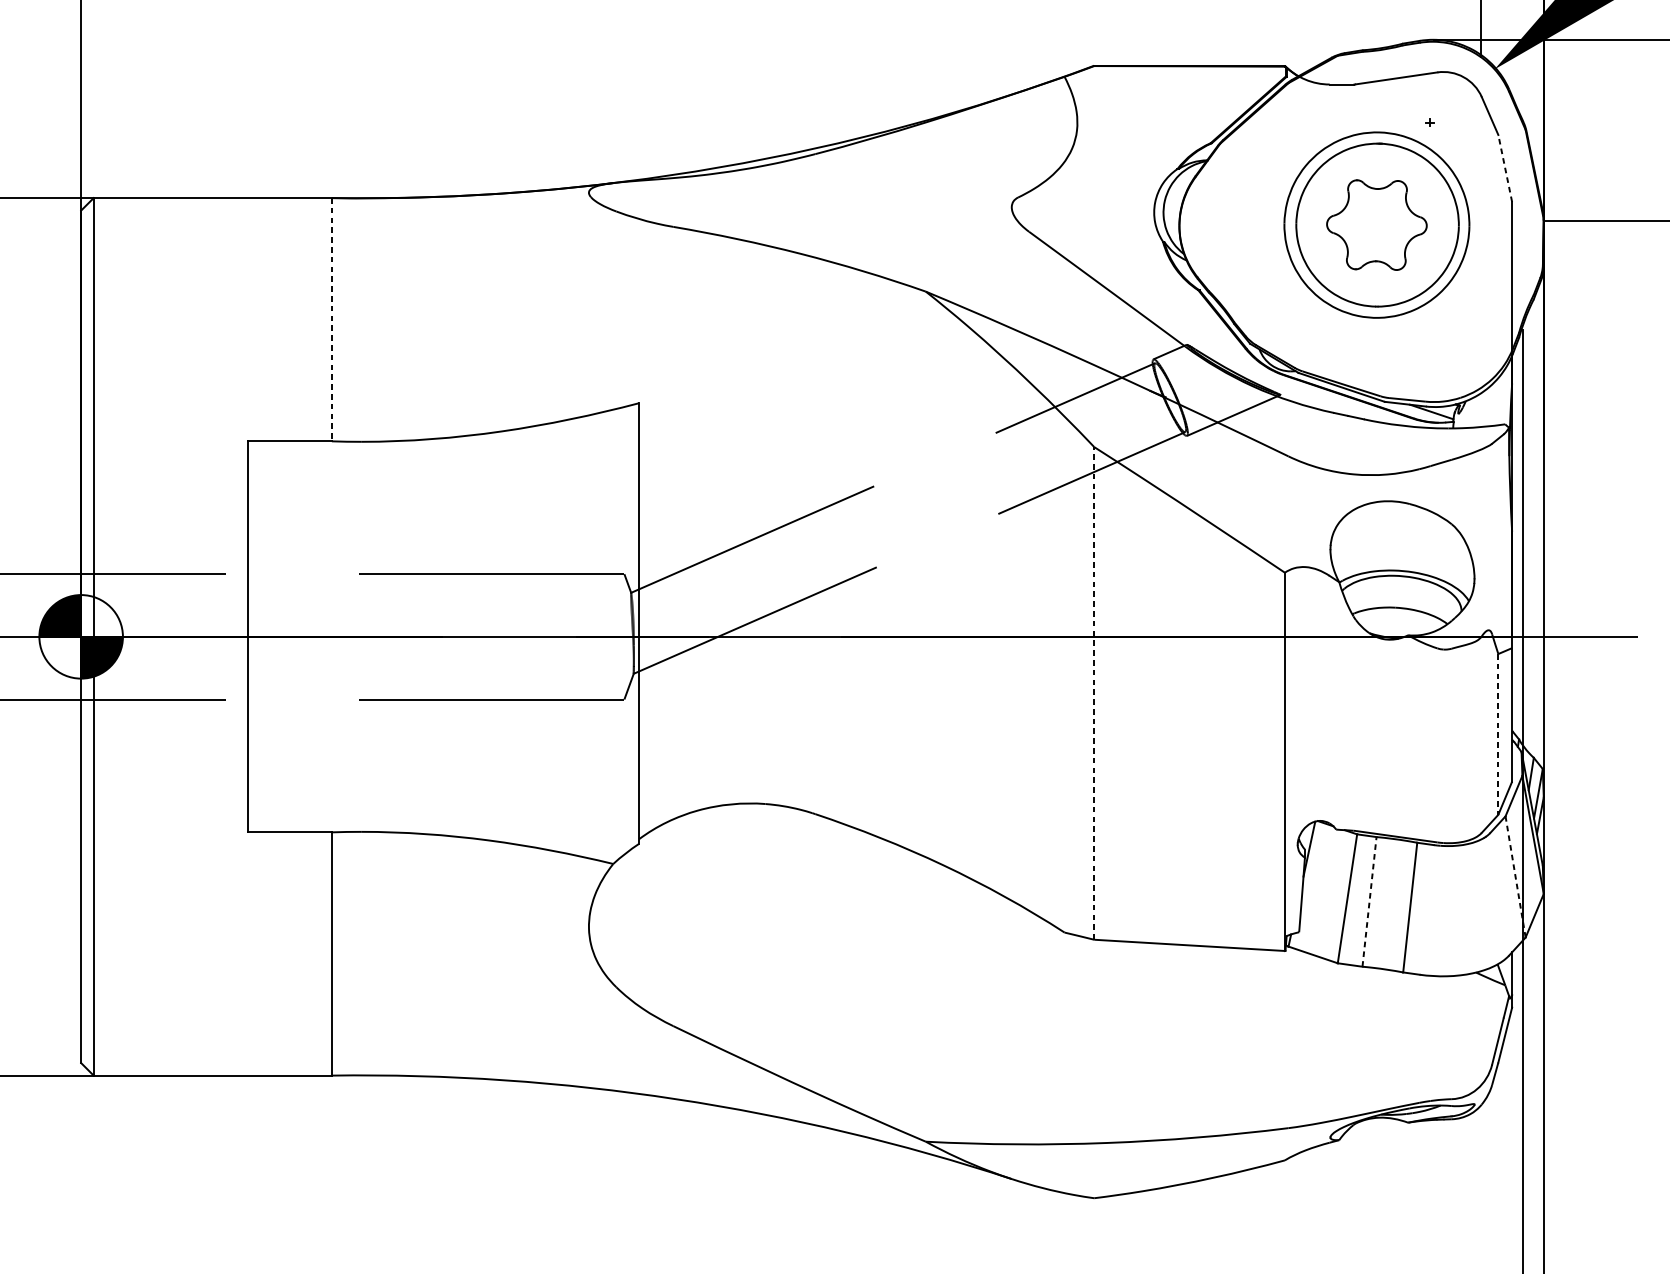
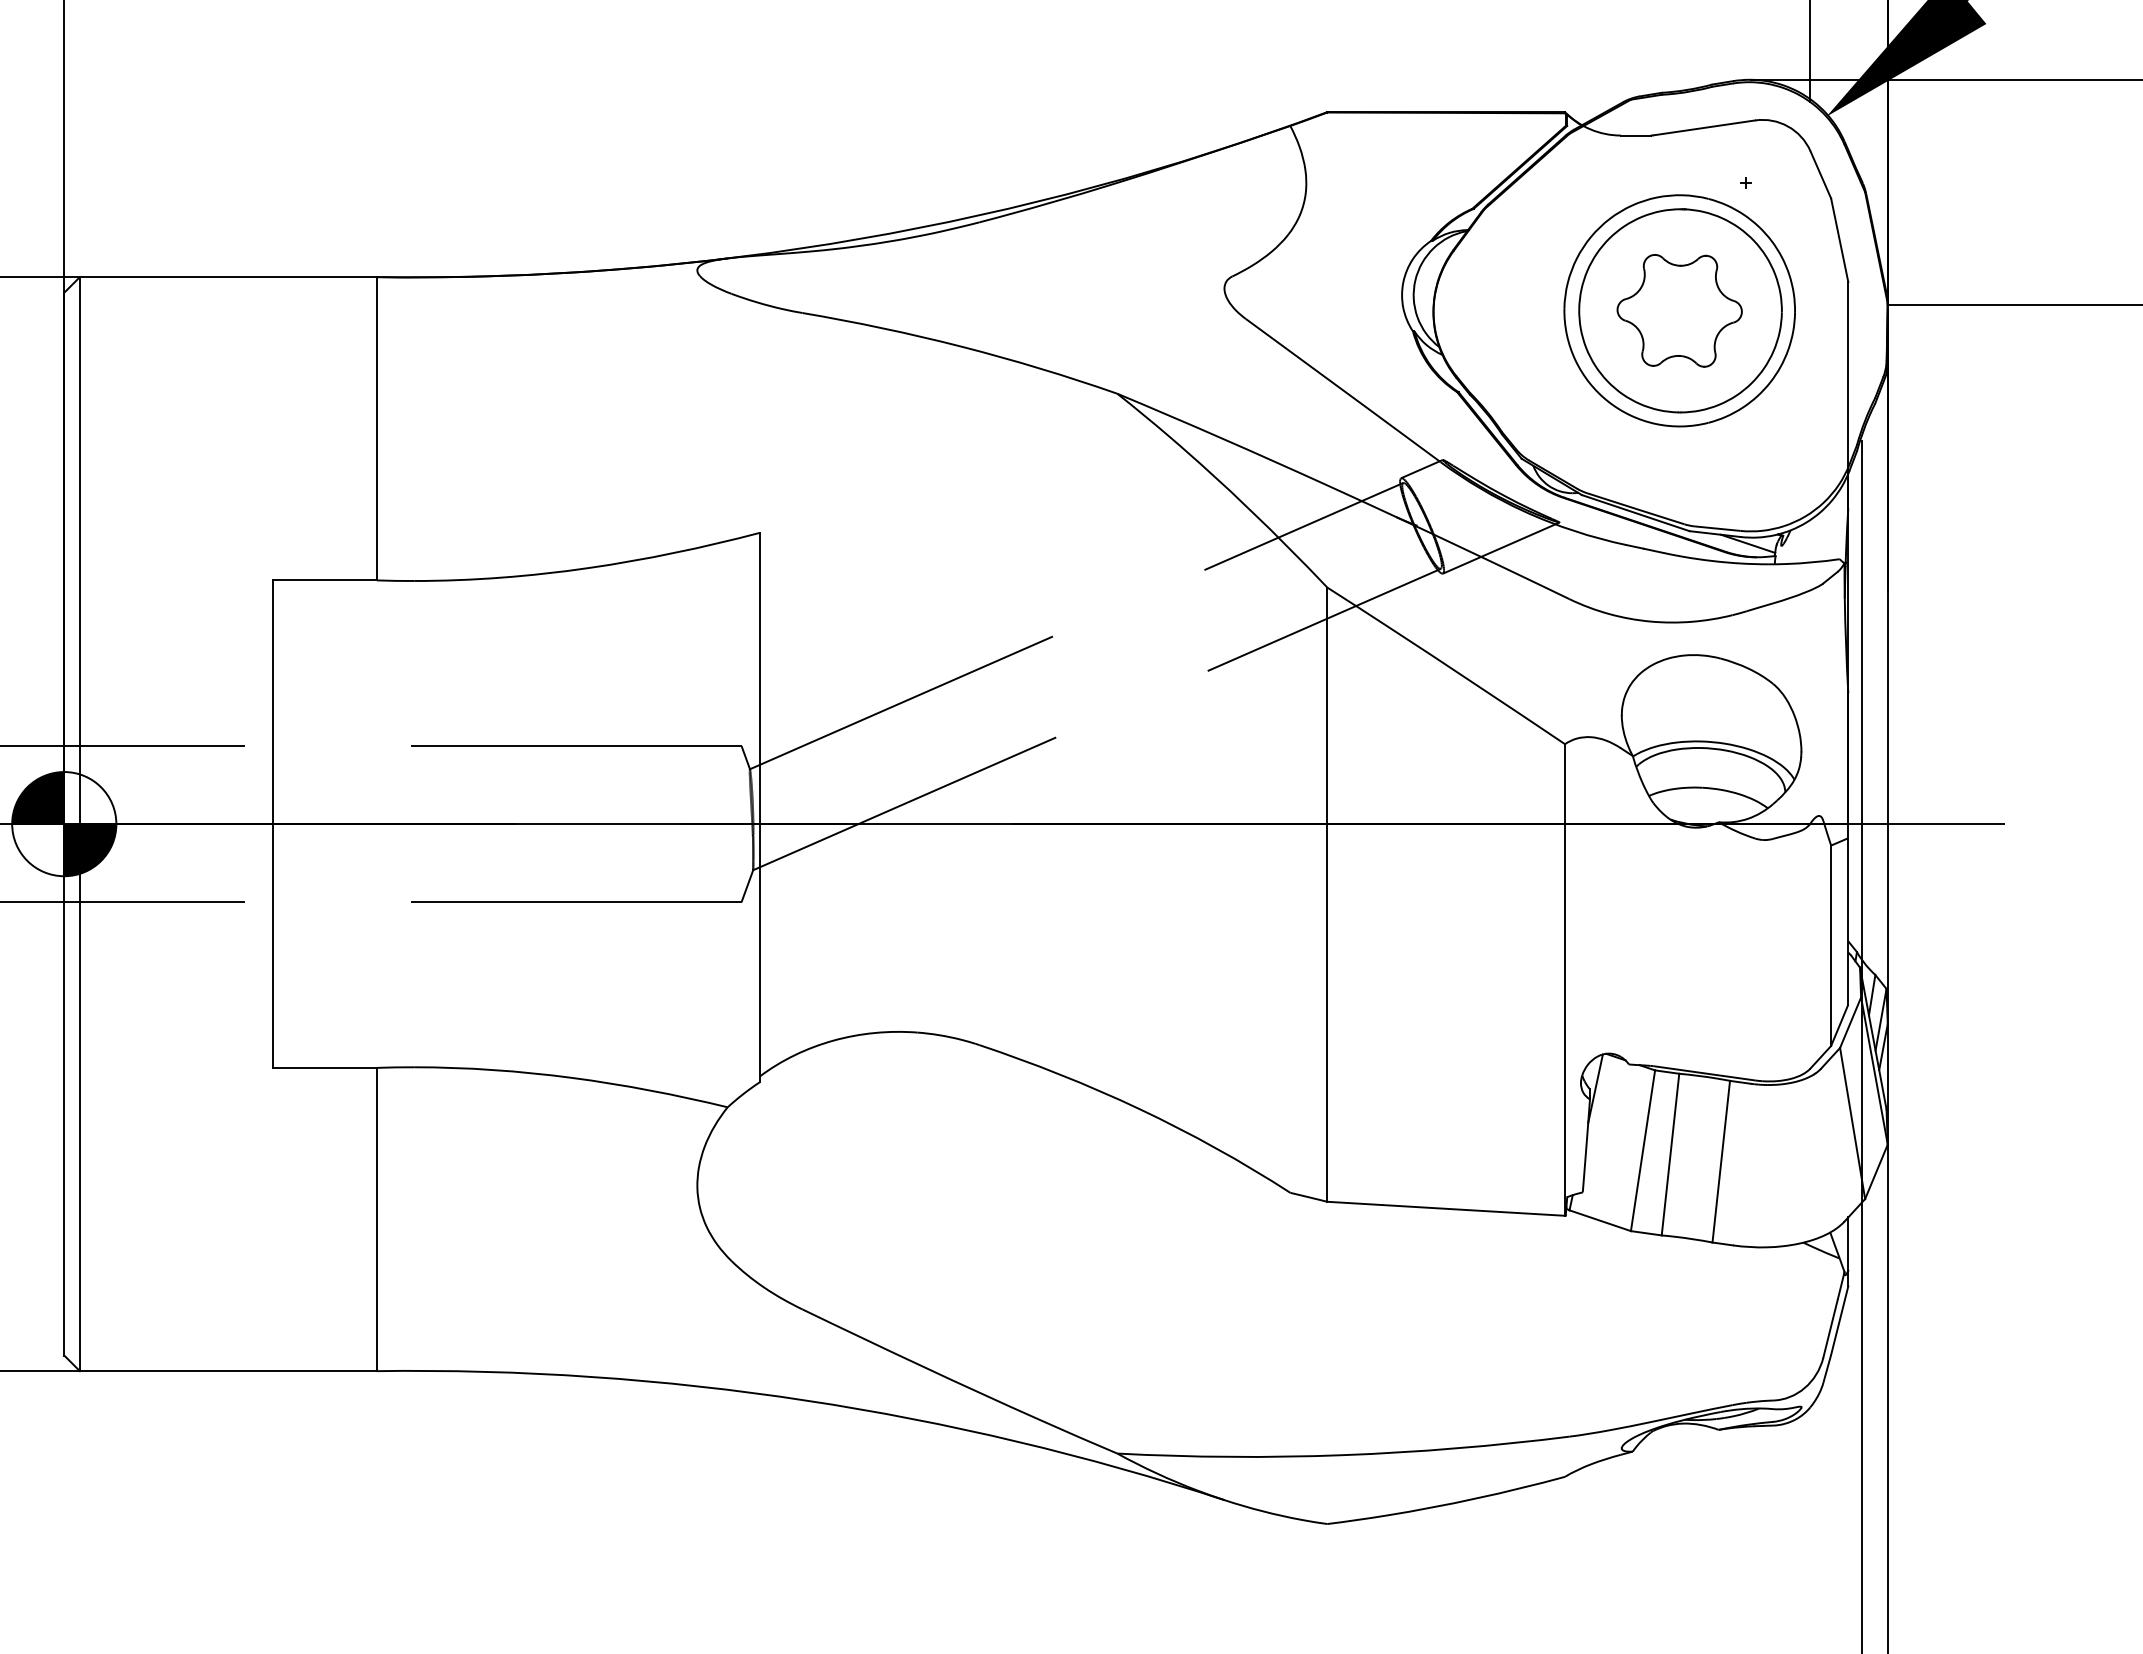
line: (1505, 168) -> (1839, 240), dashed -> solid
line: (331, 319) -> (376, 428), dashed -> solid
line: (1094, 693) -> (1327, 894), dashed -> solid
line: (1498, 734) -> (1831, 946), dashed -> solid
line: (1515, 876) -> (1852, 1123), dashed -> solid
line: (1369, 901) -> (1670, 1154), dashed -> solid

